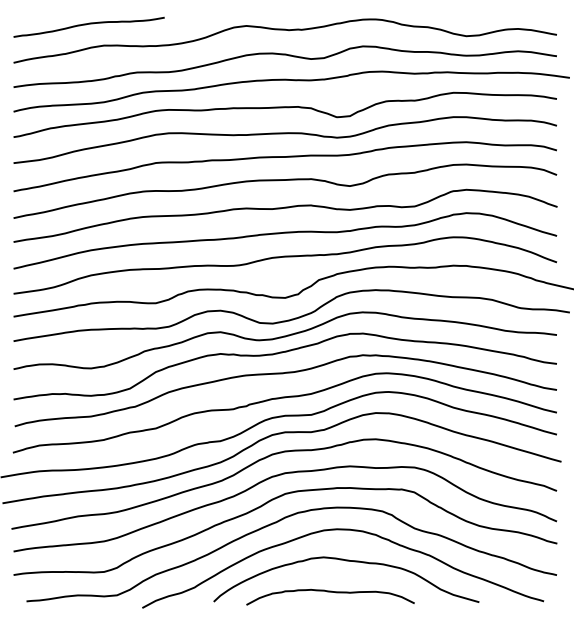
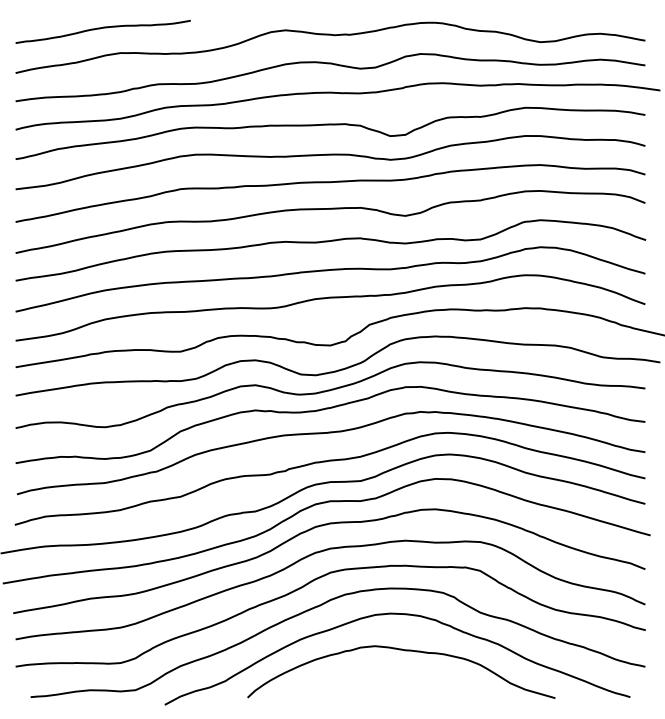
curve: (330, 592) -> (382, 686), removed

